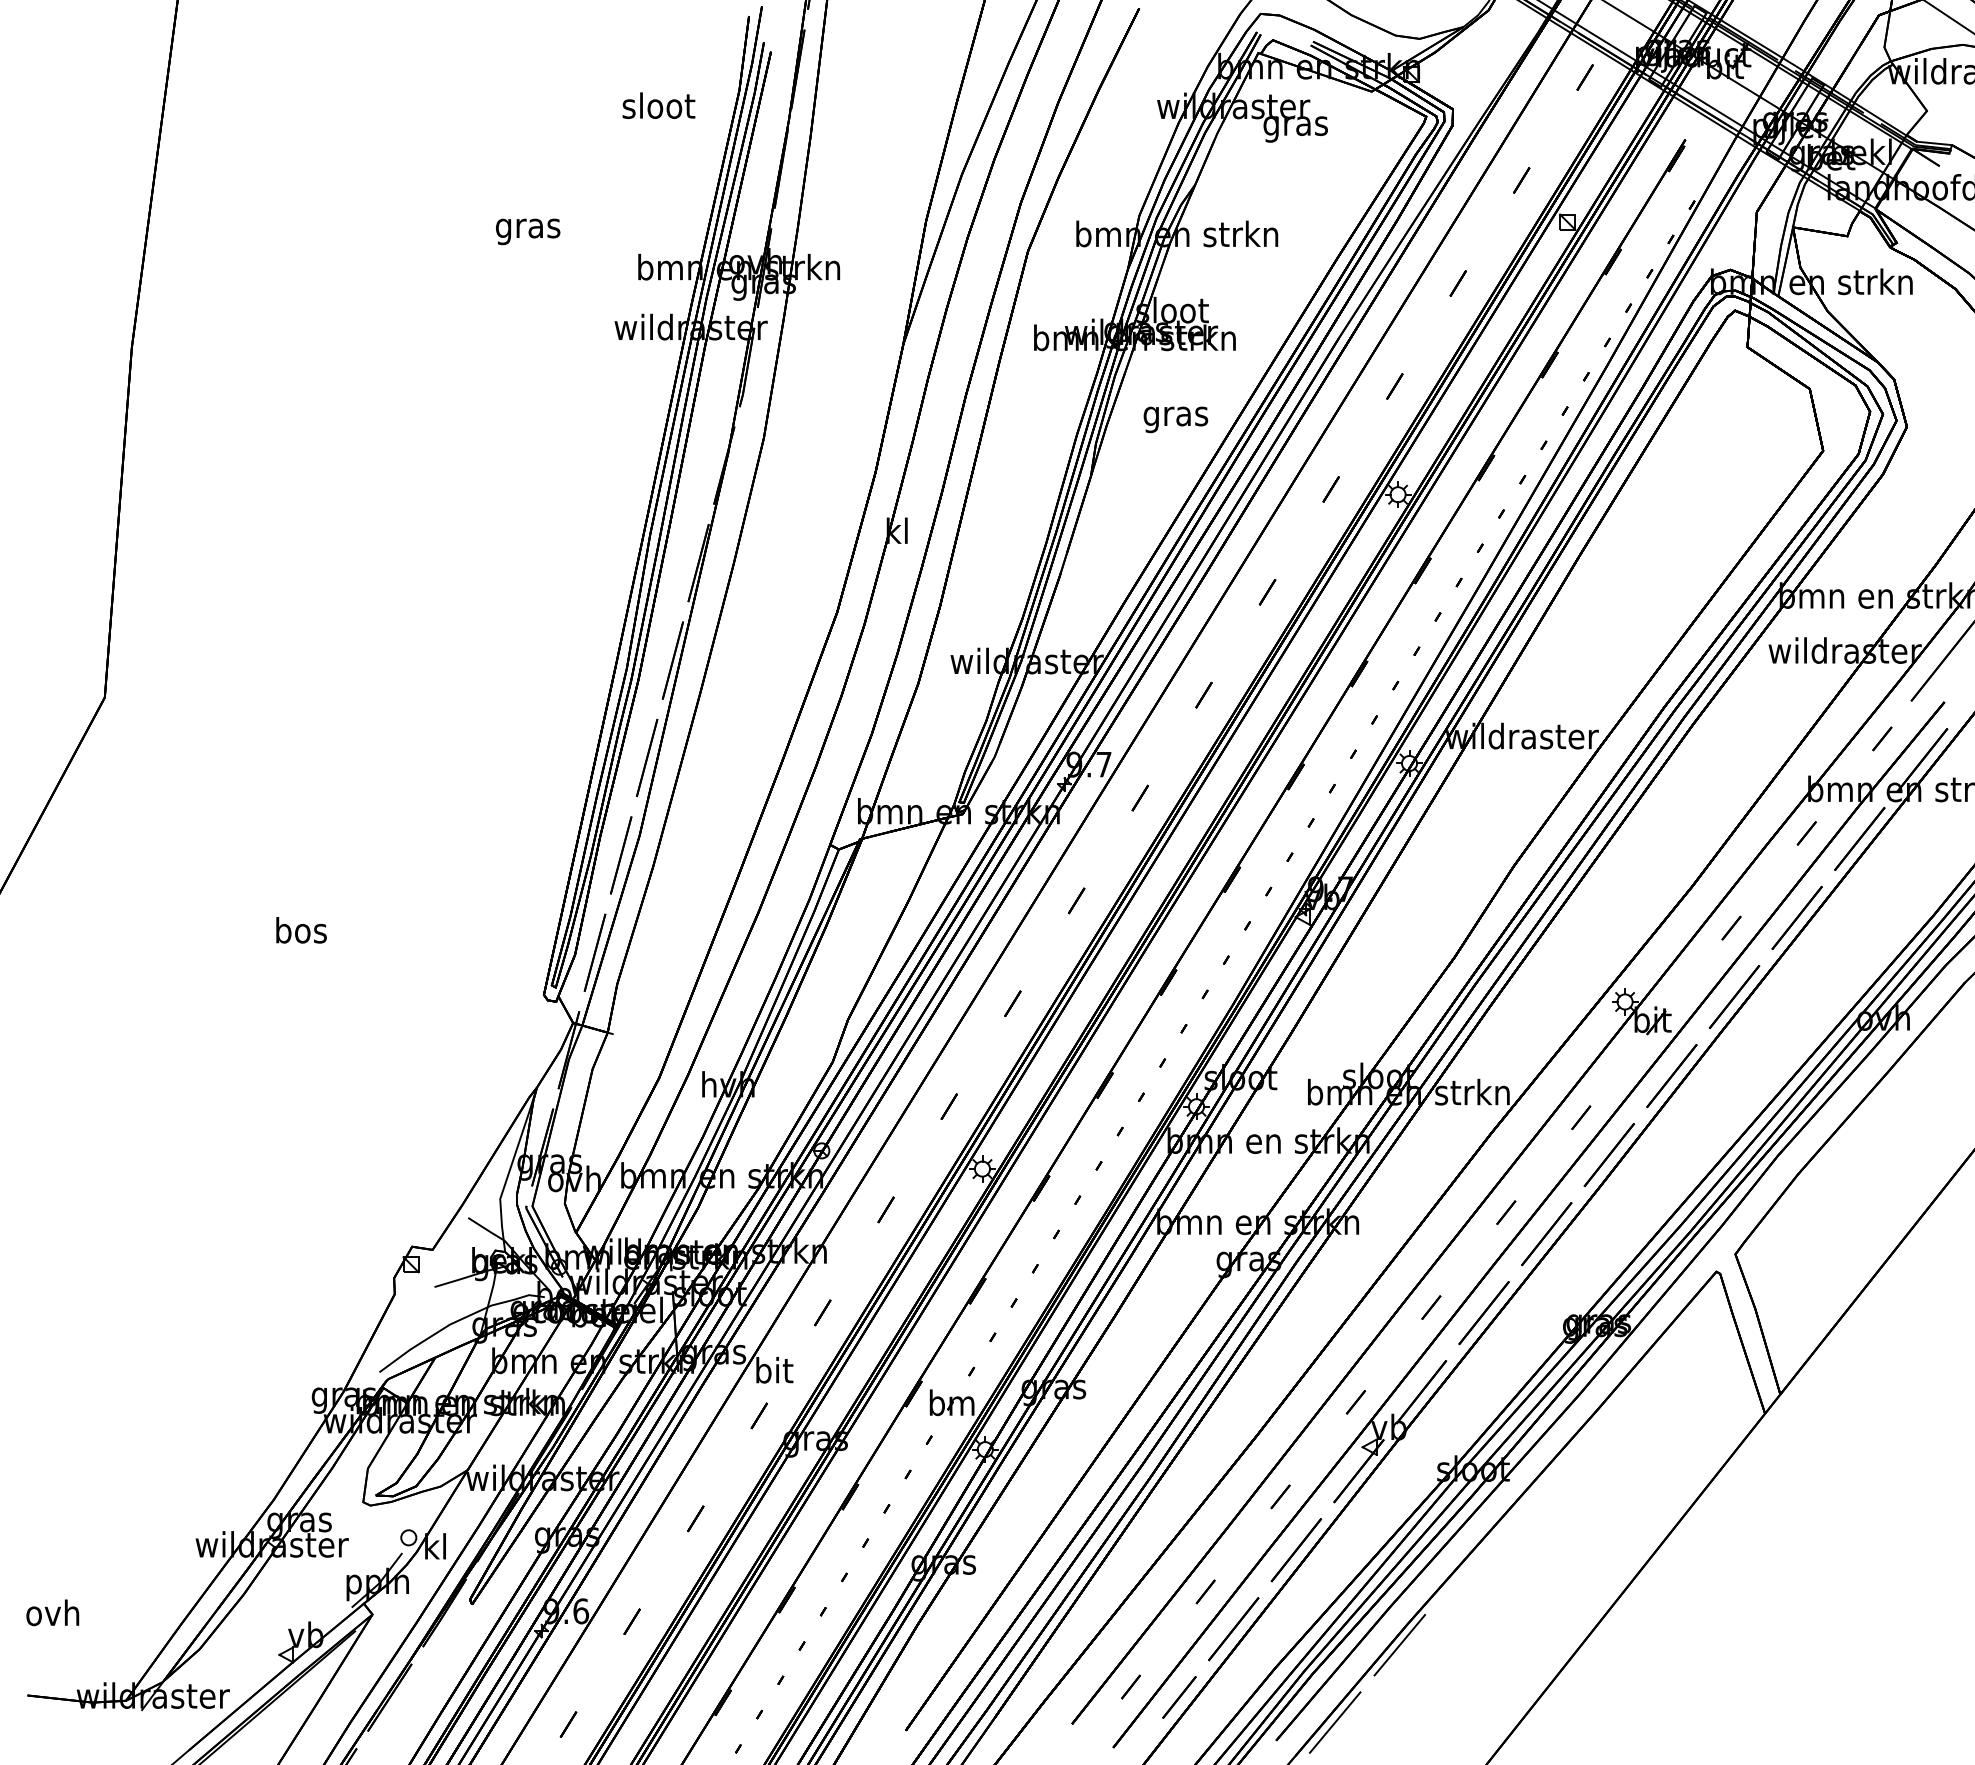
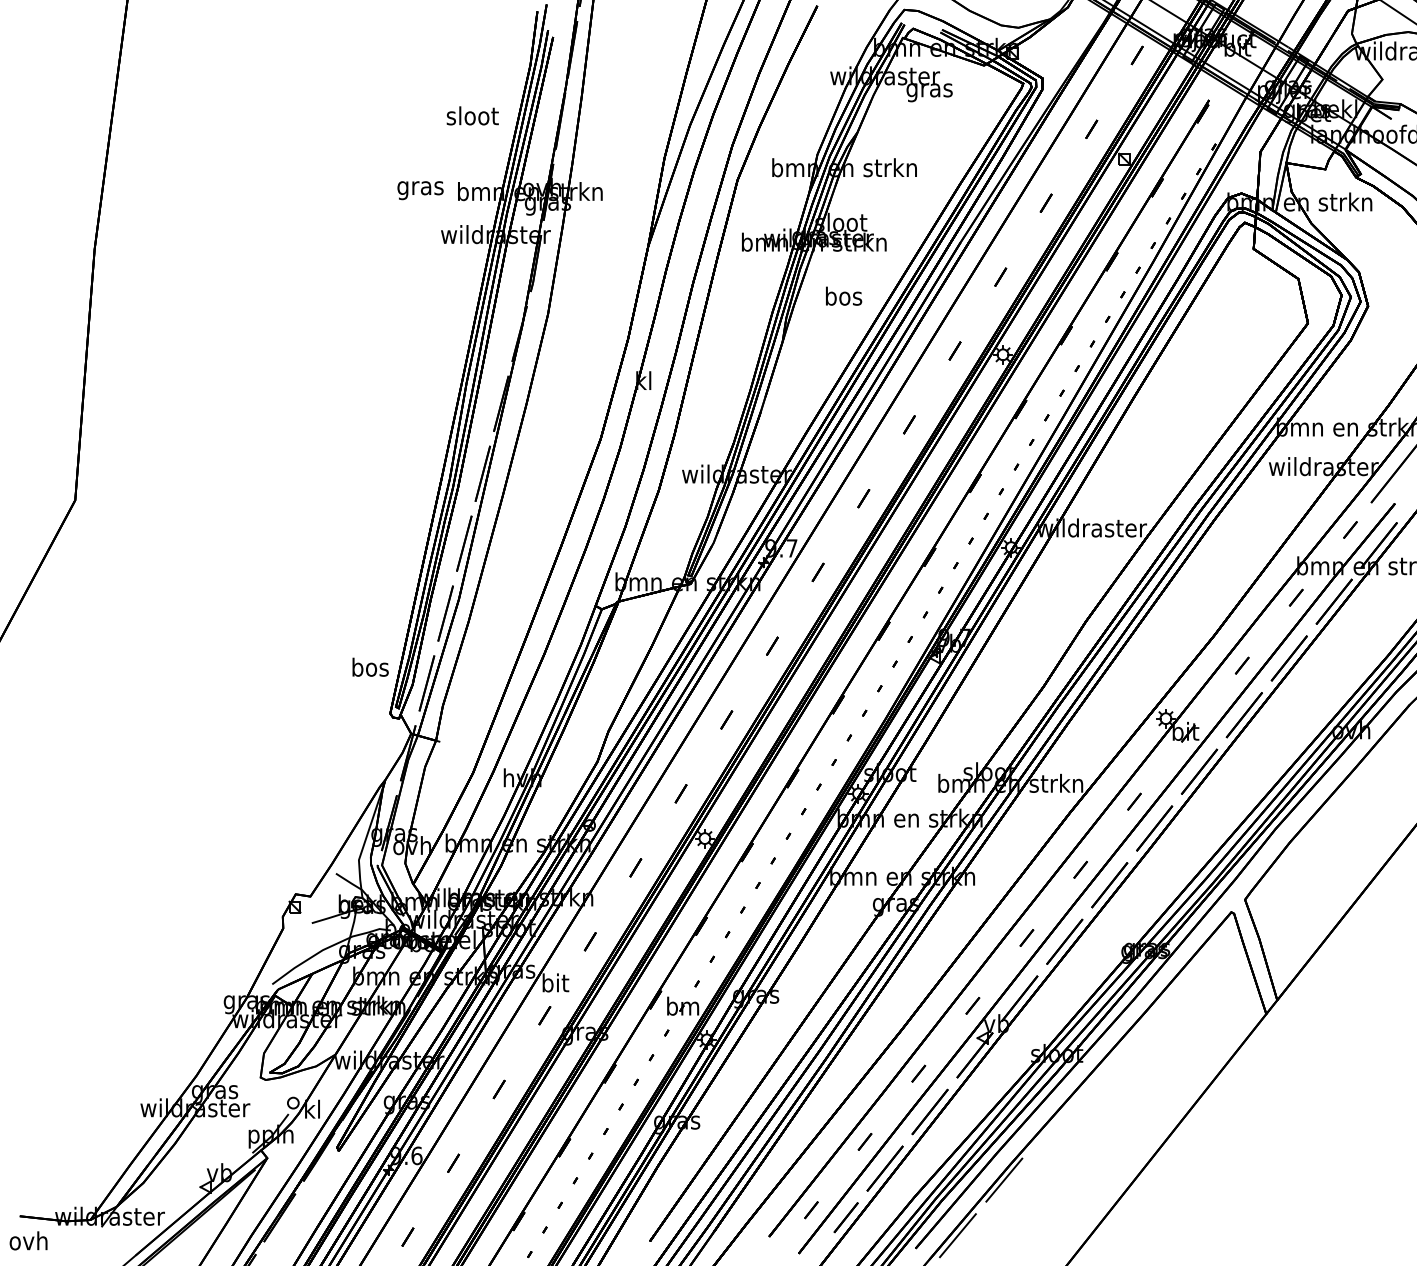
text: (658, 105) -> (472, 115), moved
text: (528, 231) -> (420, 190), moved
text: (1175, 416) -> (843, 298), gras -> bos
text: (301, 930) -> (370, 667), moved
text: (52, 1612) -> (28, 1240), moved

